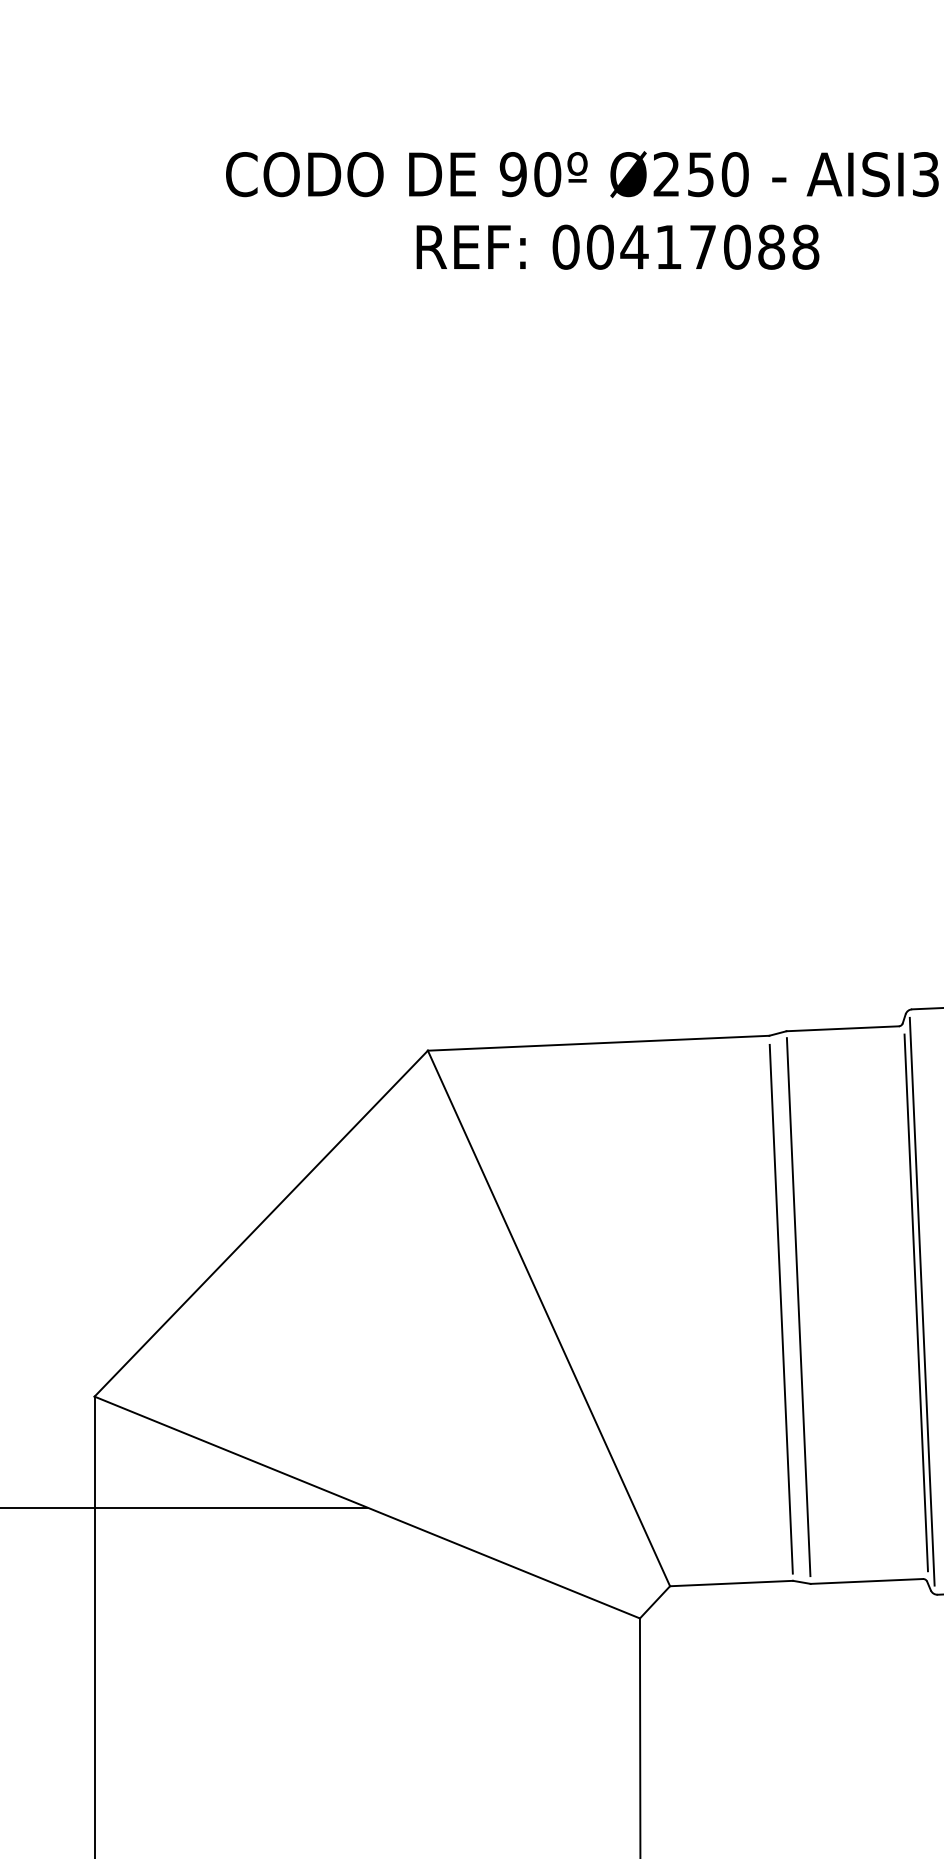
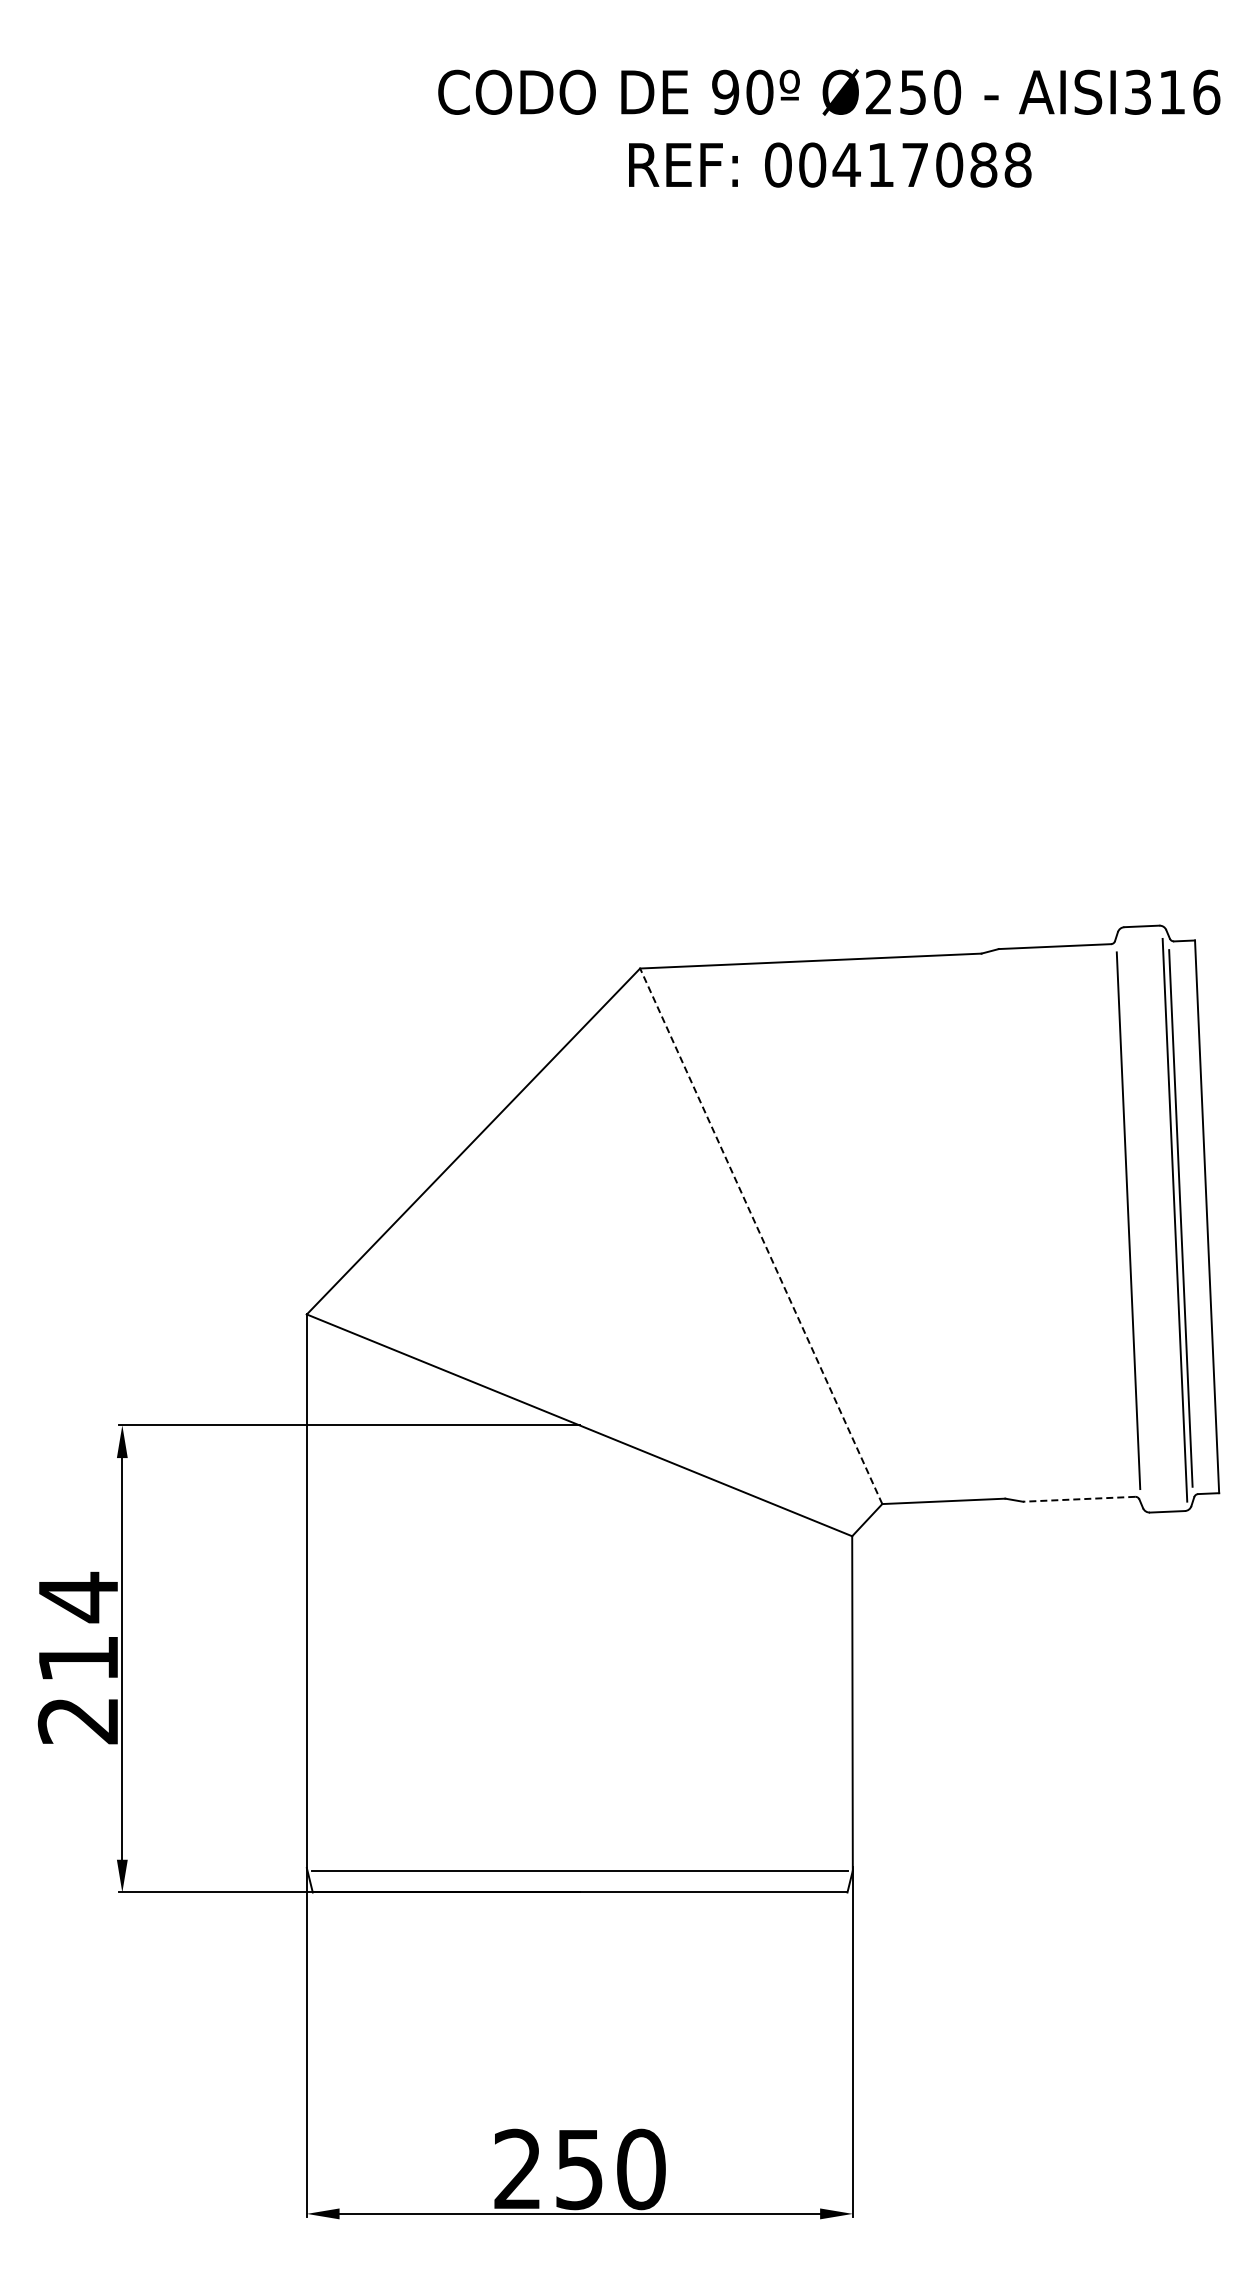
line: (922, 1301) -> (1134, 1219), removed
line: (798, 1306) -> (1010, 1224), removed
line: (781, 1308) -> (993, 1226), removed
line: (549, 1318) -> (761, 1236), solid -> dashed
line: (866, 1581) -> (1078, 1499), solid -> dashed

